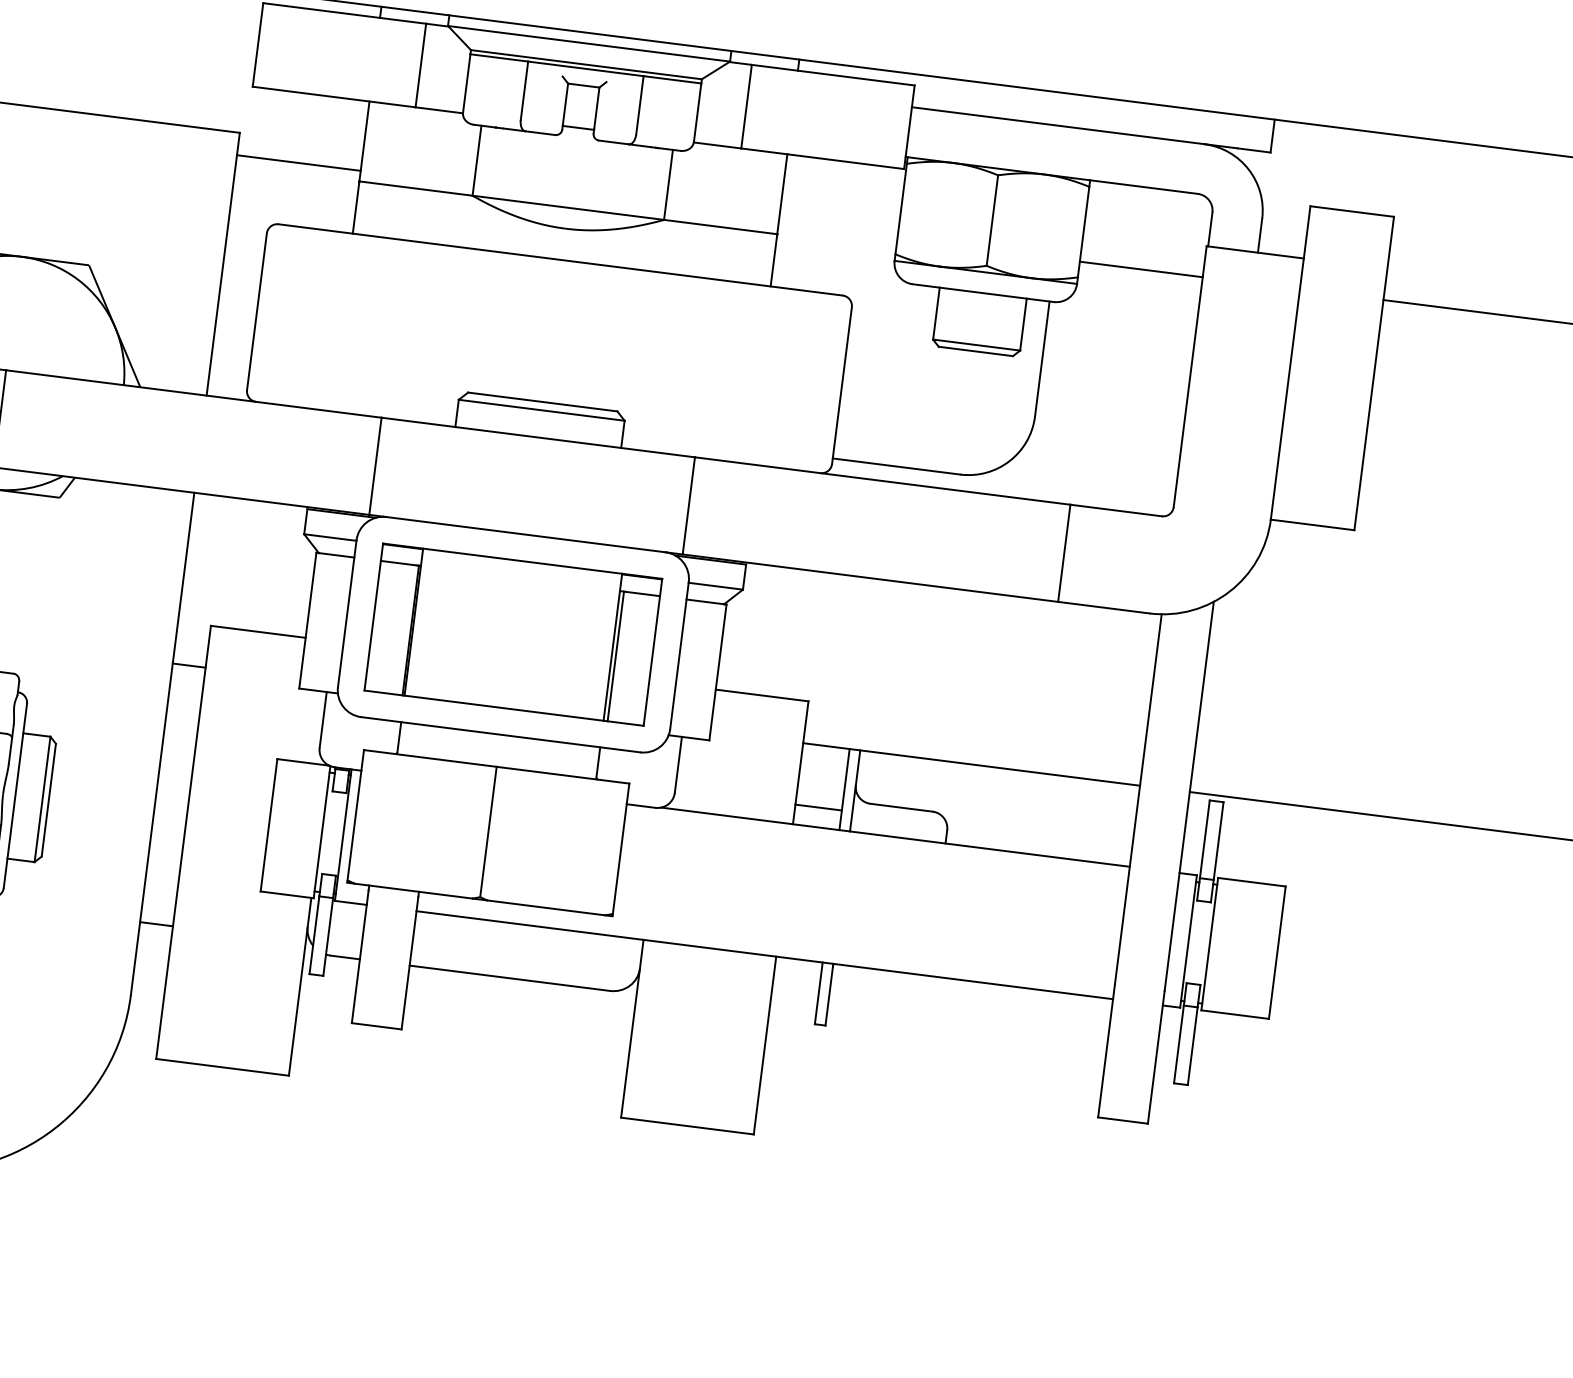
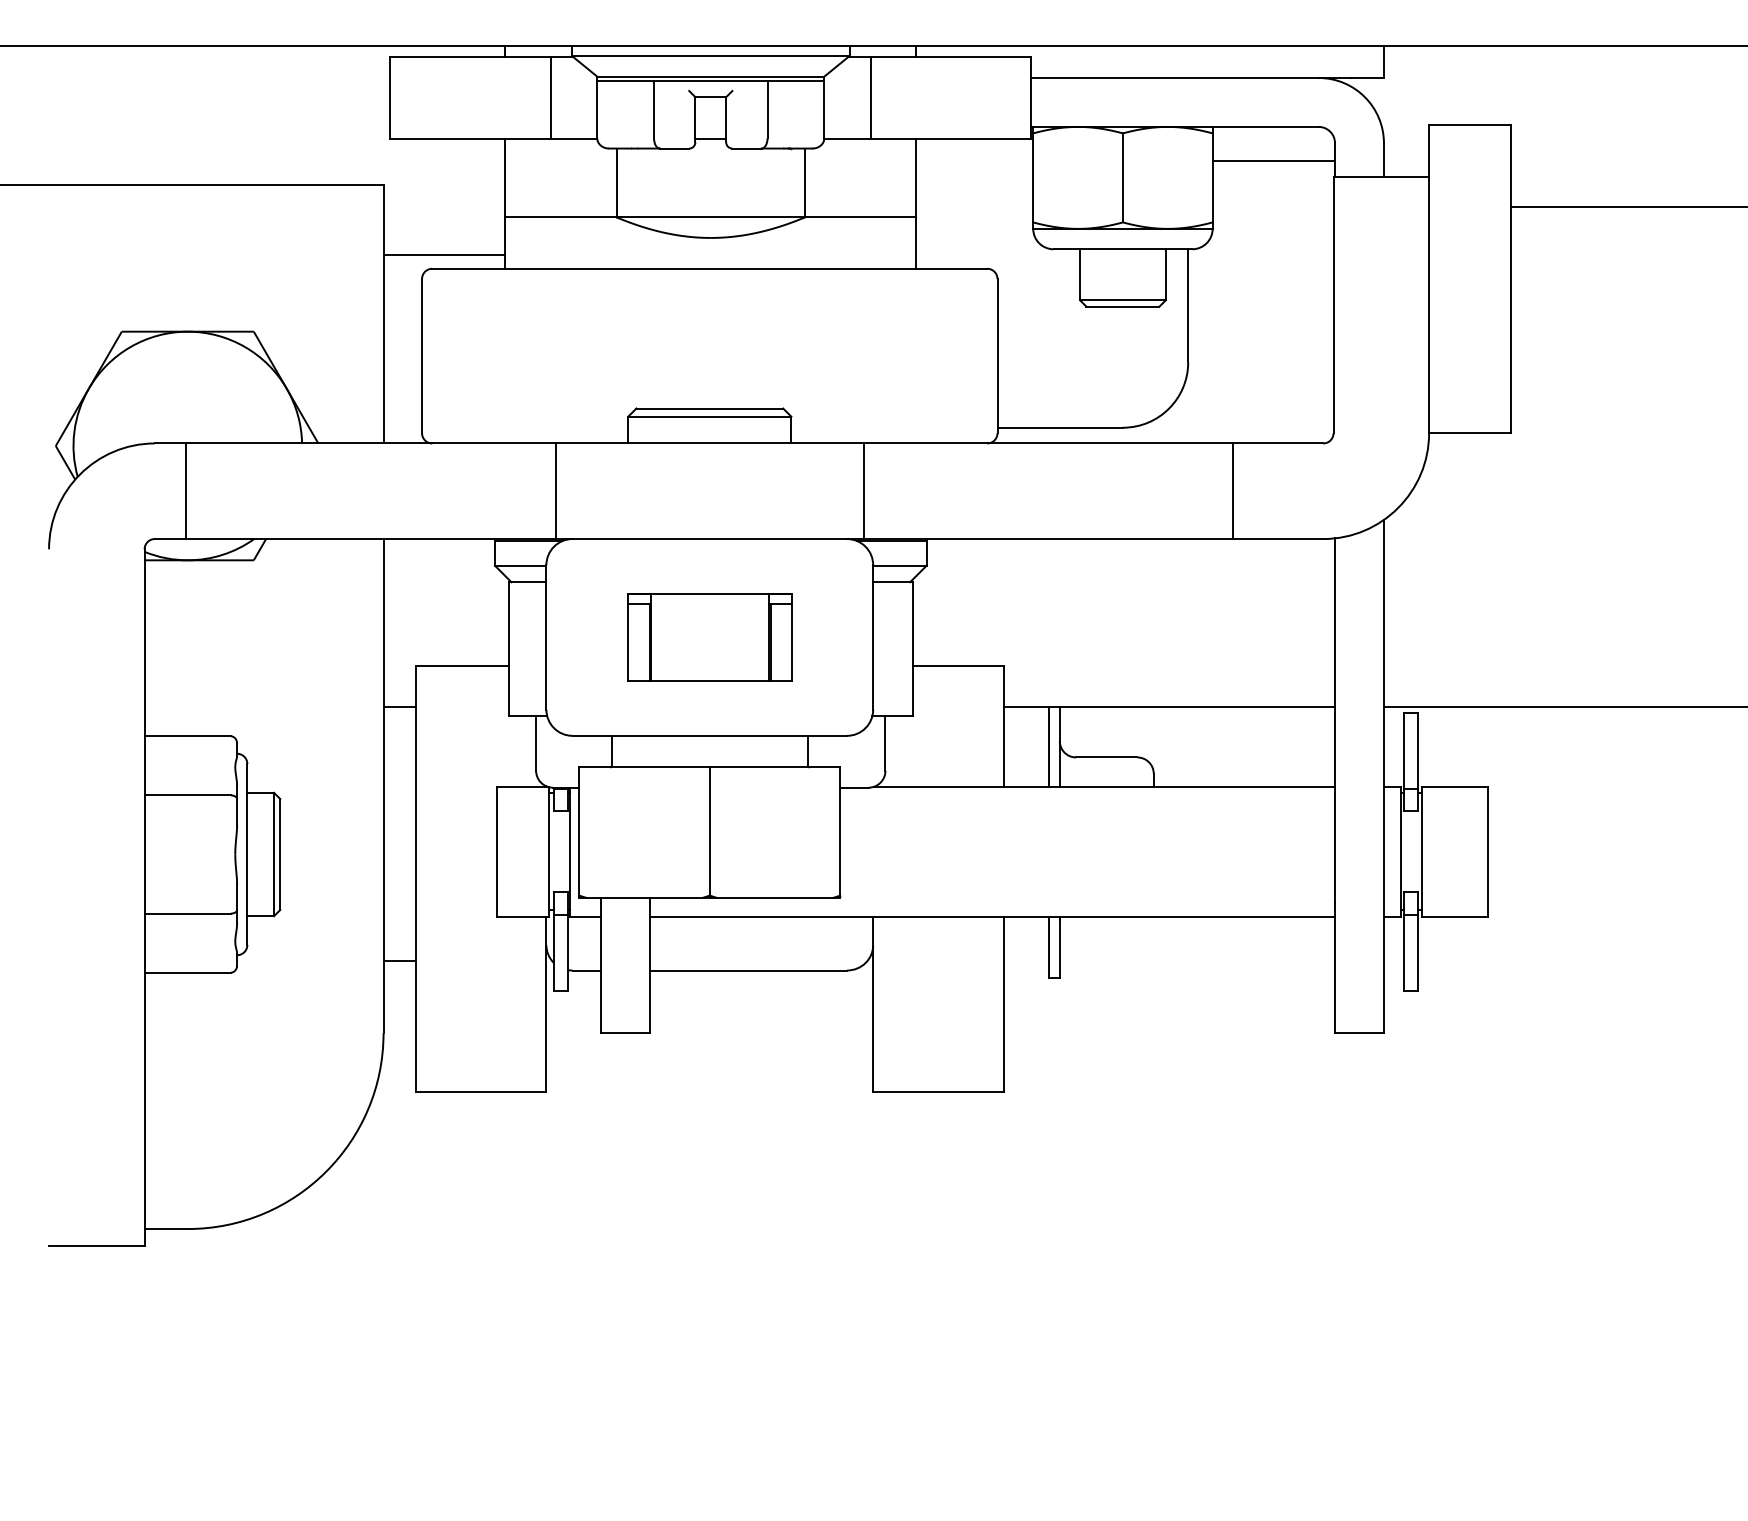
line: (298, 163) -> (444, 255), moved
line: (1140, 269) -> (1272, 161), moved
part: (513, 634) -> (709, 637), size x0.6
line: (818, 807) -> (1026, 767), removed

